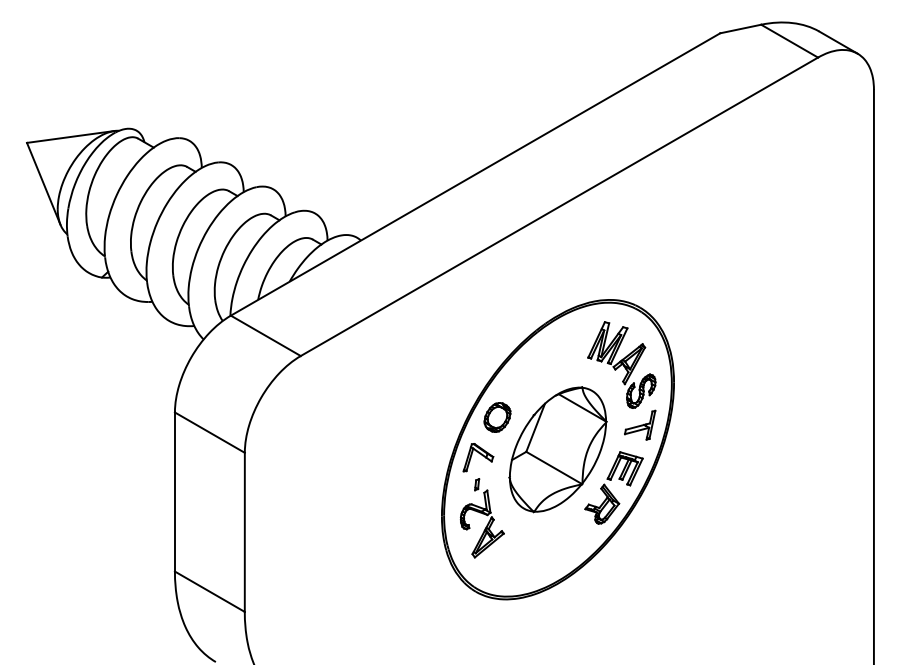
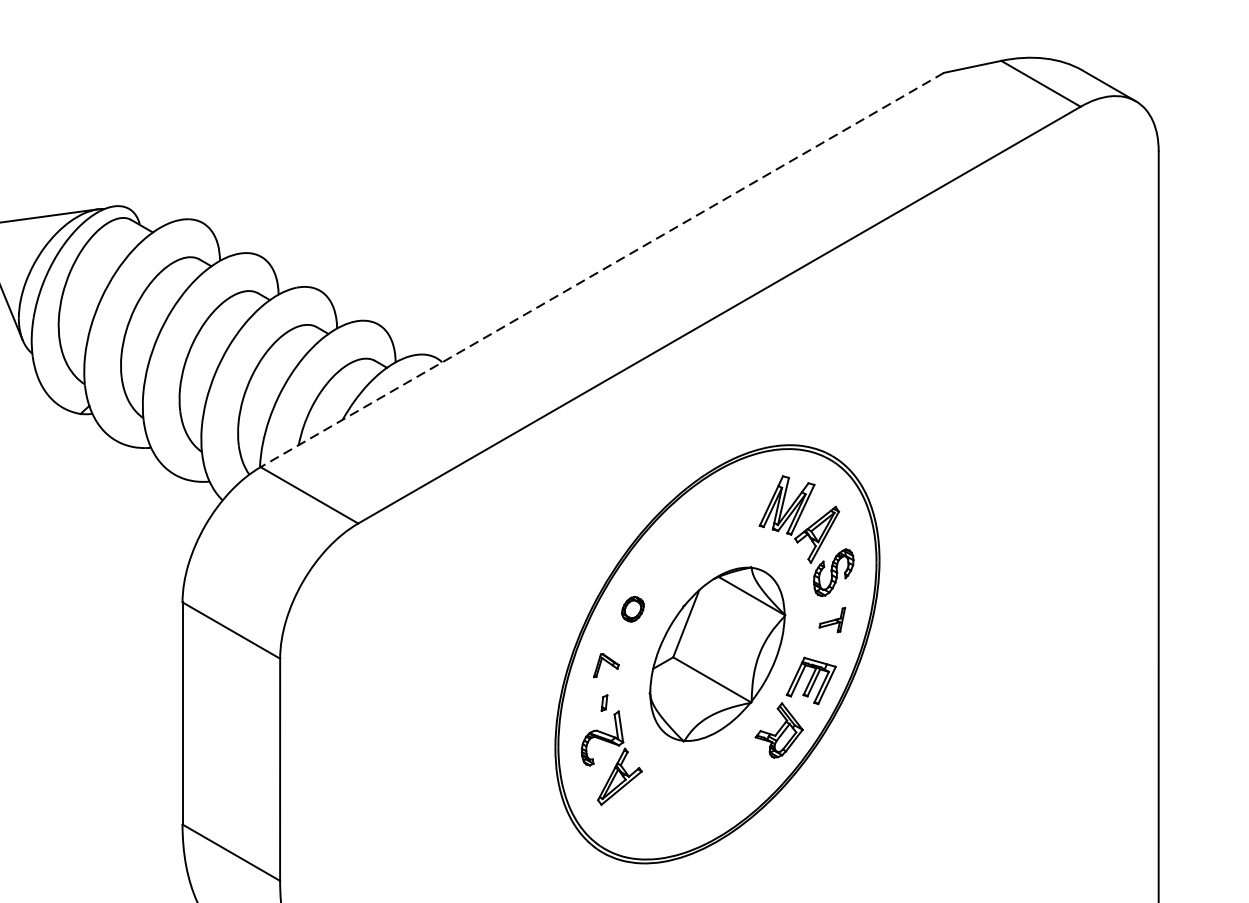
line: (475, 174) -> (602, 270), solid -> dashed
part: (497, 417) -> (632, 609), size x0.6
part: (640, 424) -> (832, 619), size x0.6
part: (478, 457) -> (606, 665), size x0.6

